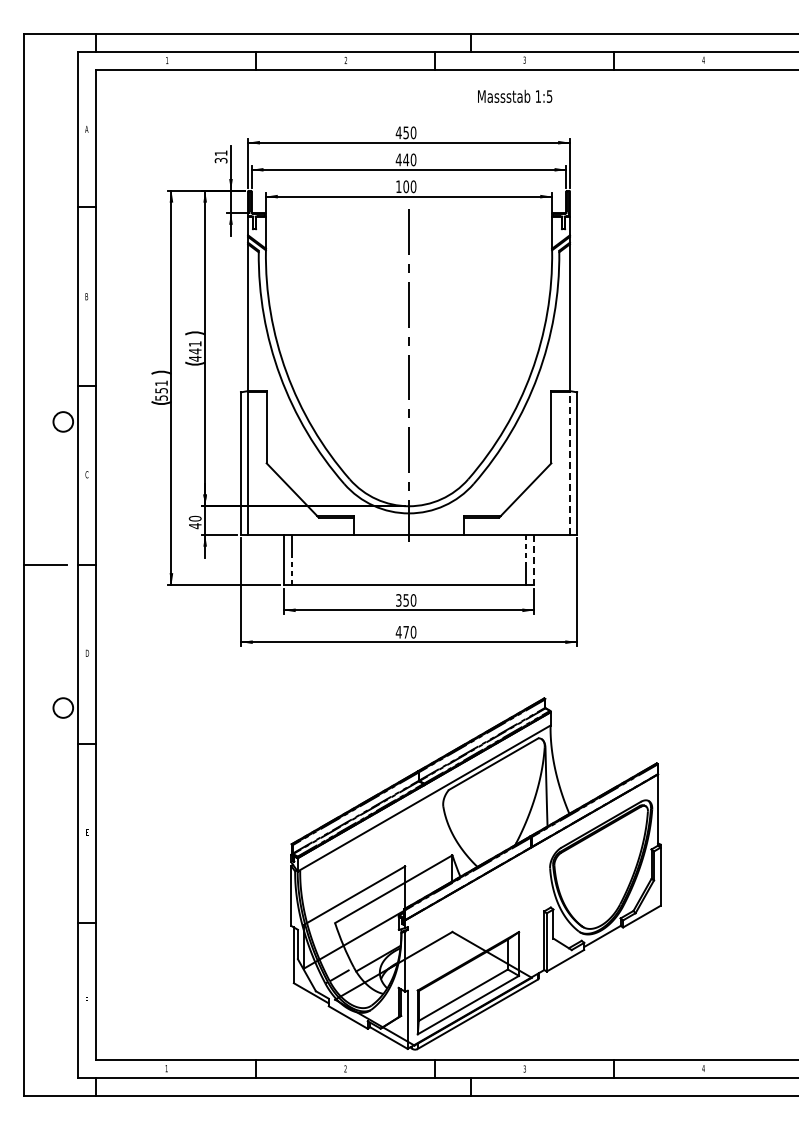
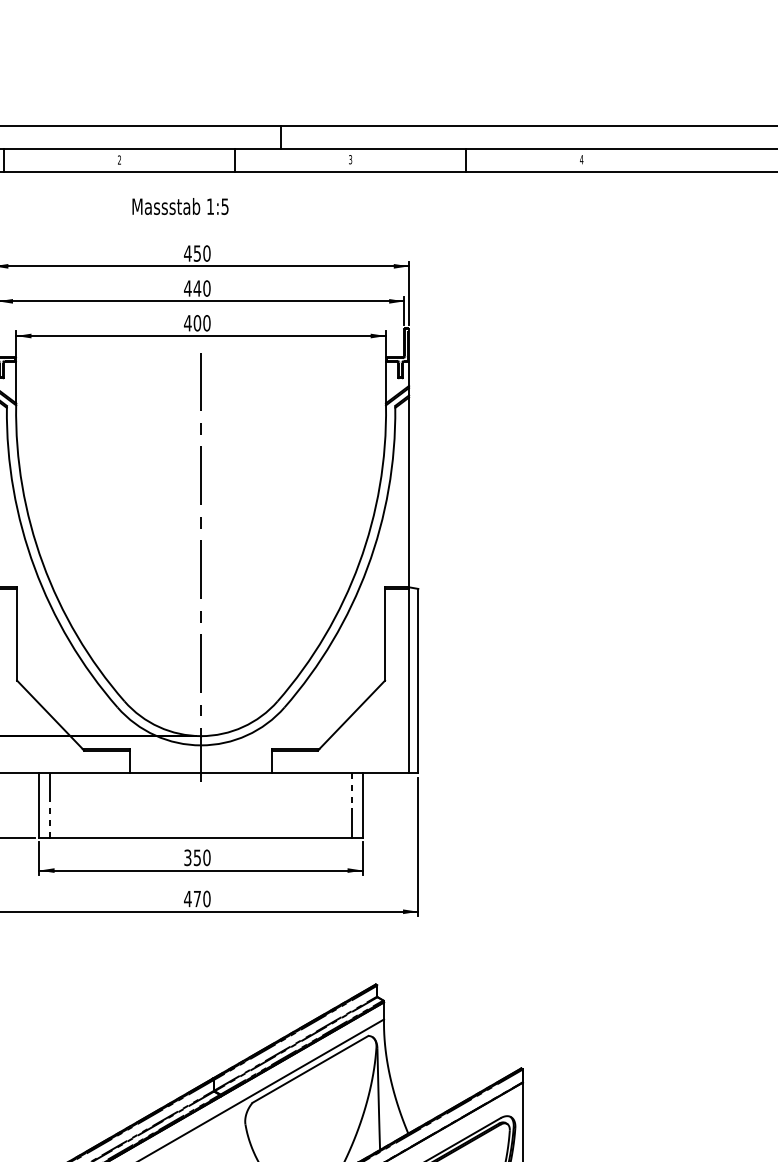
text: (515, 95) -> (181, 205), moved
text: (398, 186) -> (187, 322), 100 -> 400
line: (569, 463) -> (408, 680), dashed -> solid
line: (534, 560) -> (363, 806), dashed -> solid

